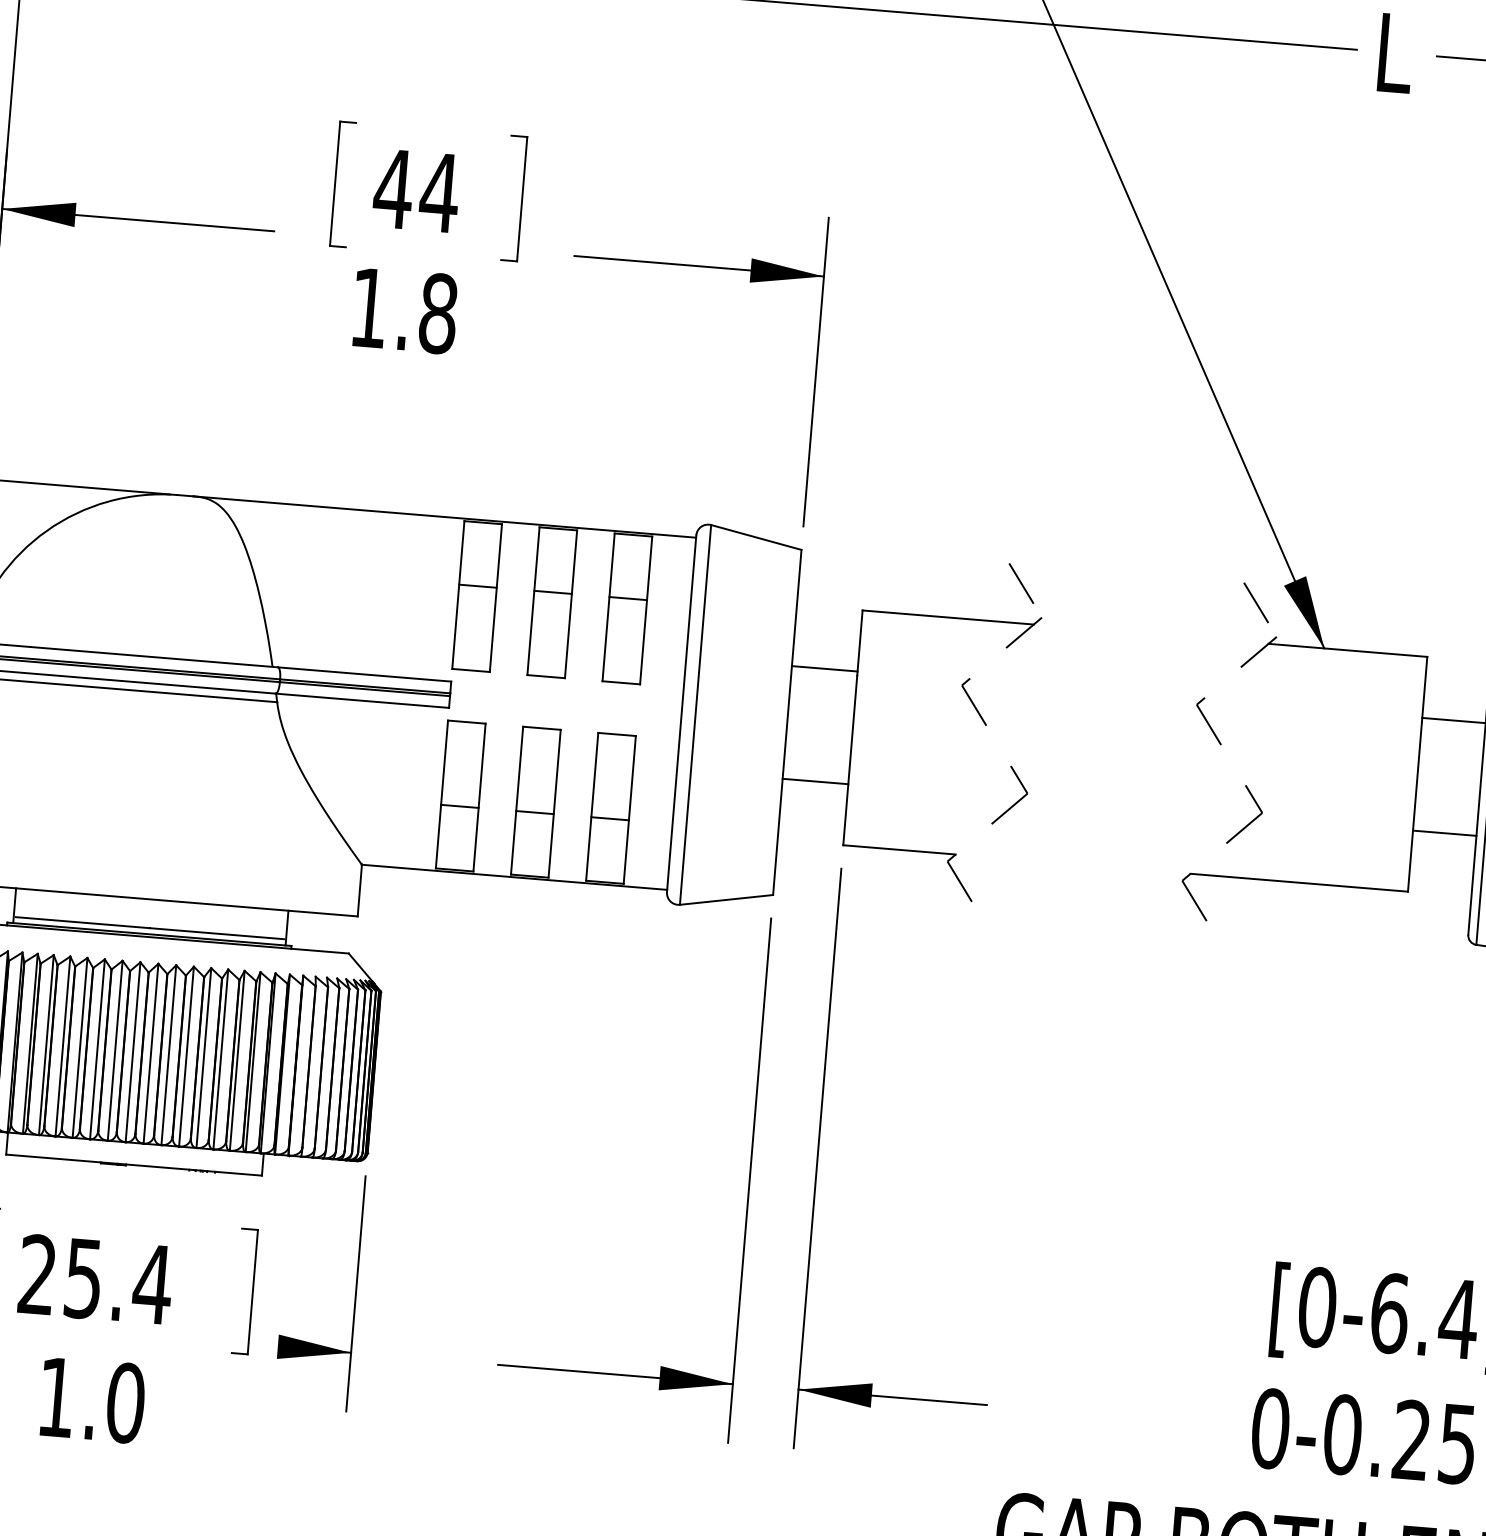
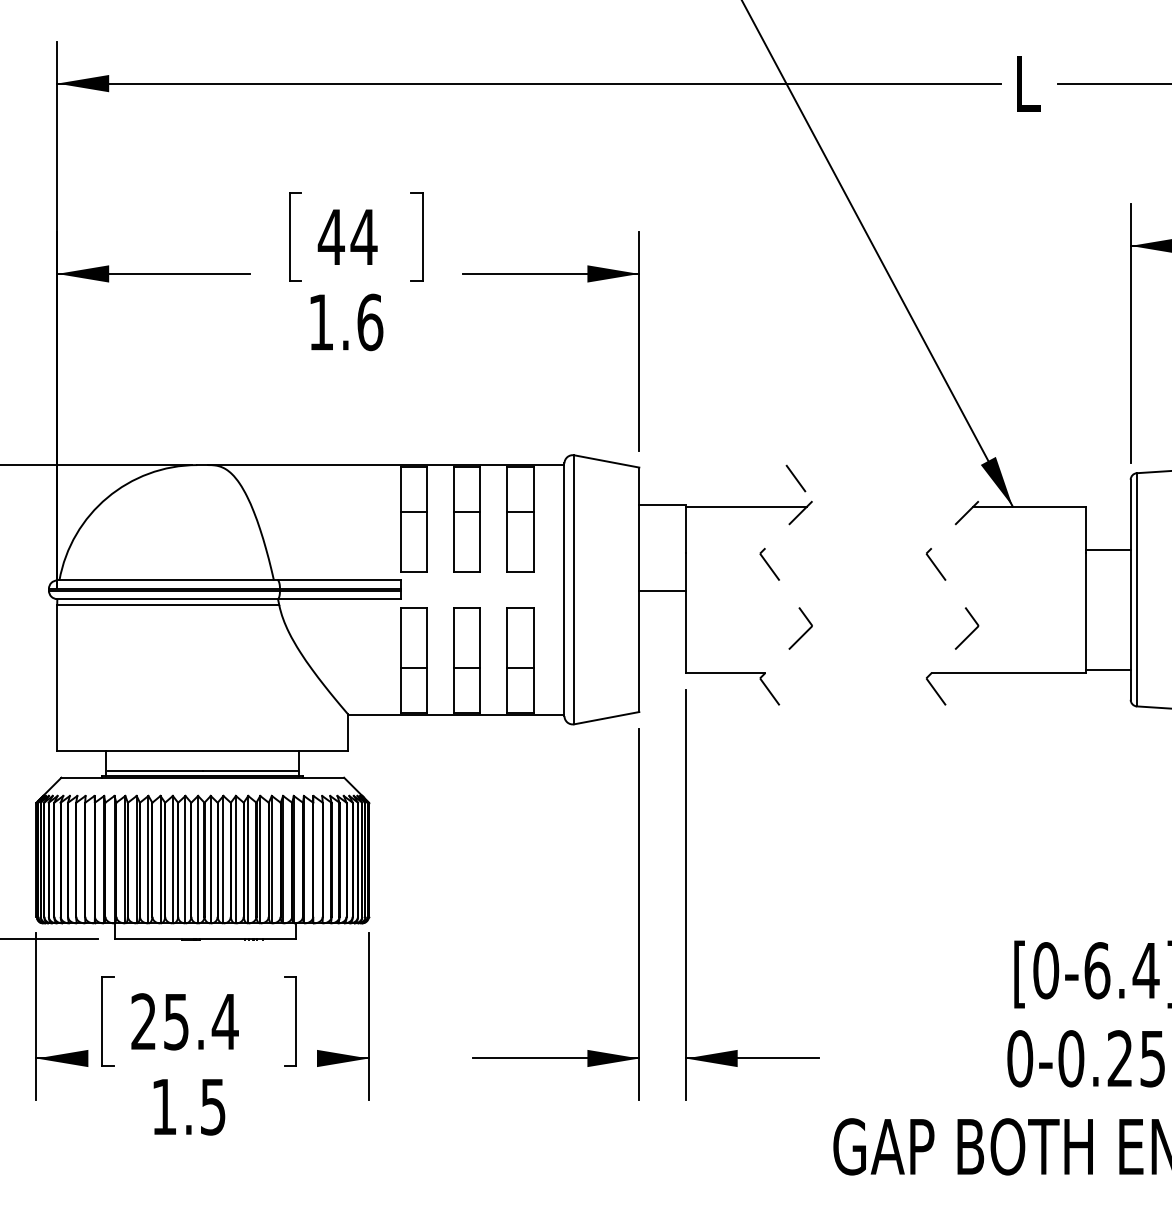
text: (438, 312) -> (370, 321), 1.8 -> 1.6
line: (1256, 602) -> (962, 478), removed
line: (824, 668) -> (662, 504), moved
line: (815, 781) -> (662, 590), moved
line: (1443, 832) -> (1107, 669), moved
text: (126, 1402) -> (213, 1106), 1.0 -> 1.5

